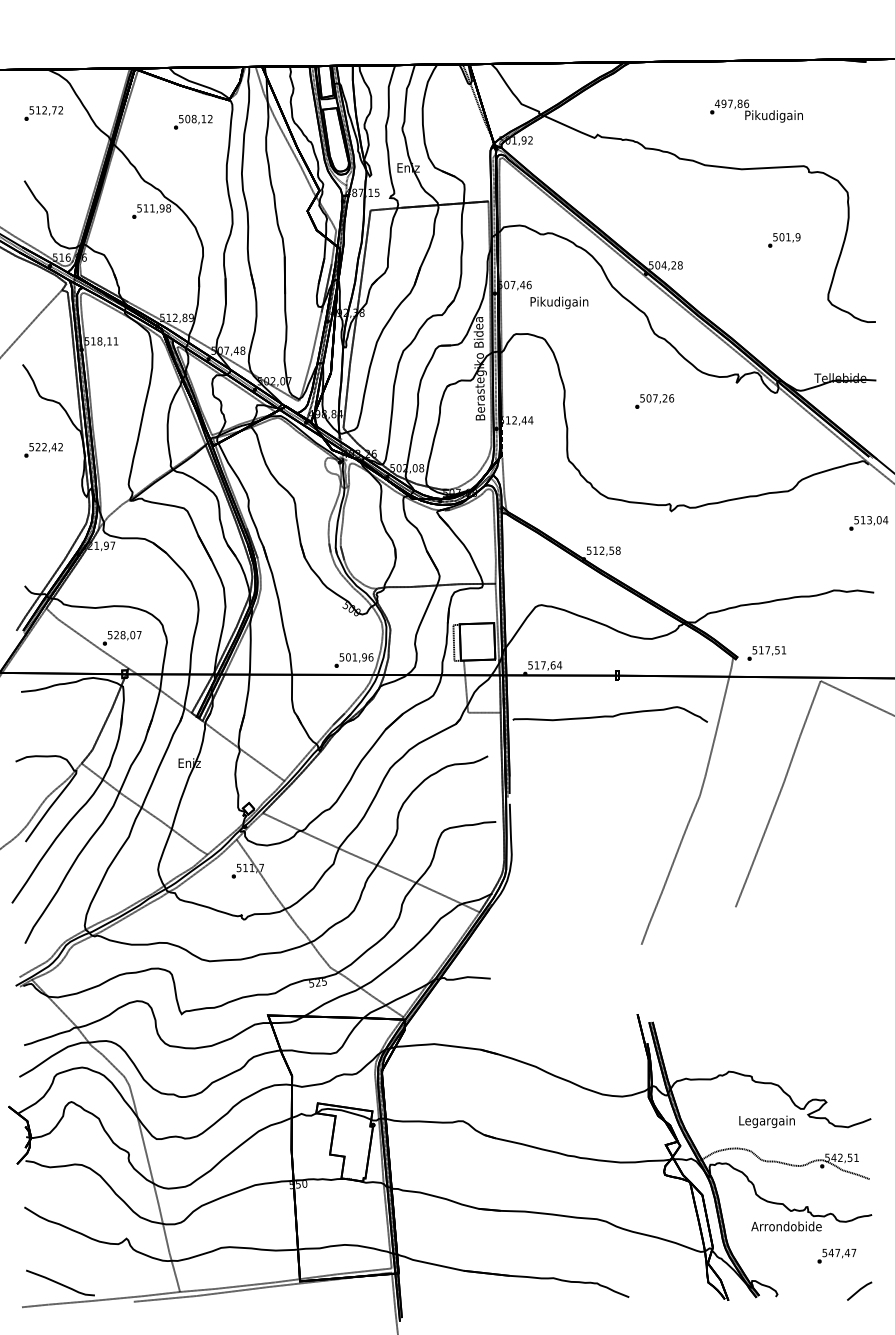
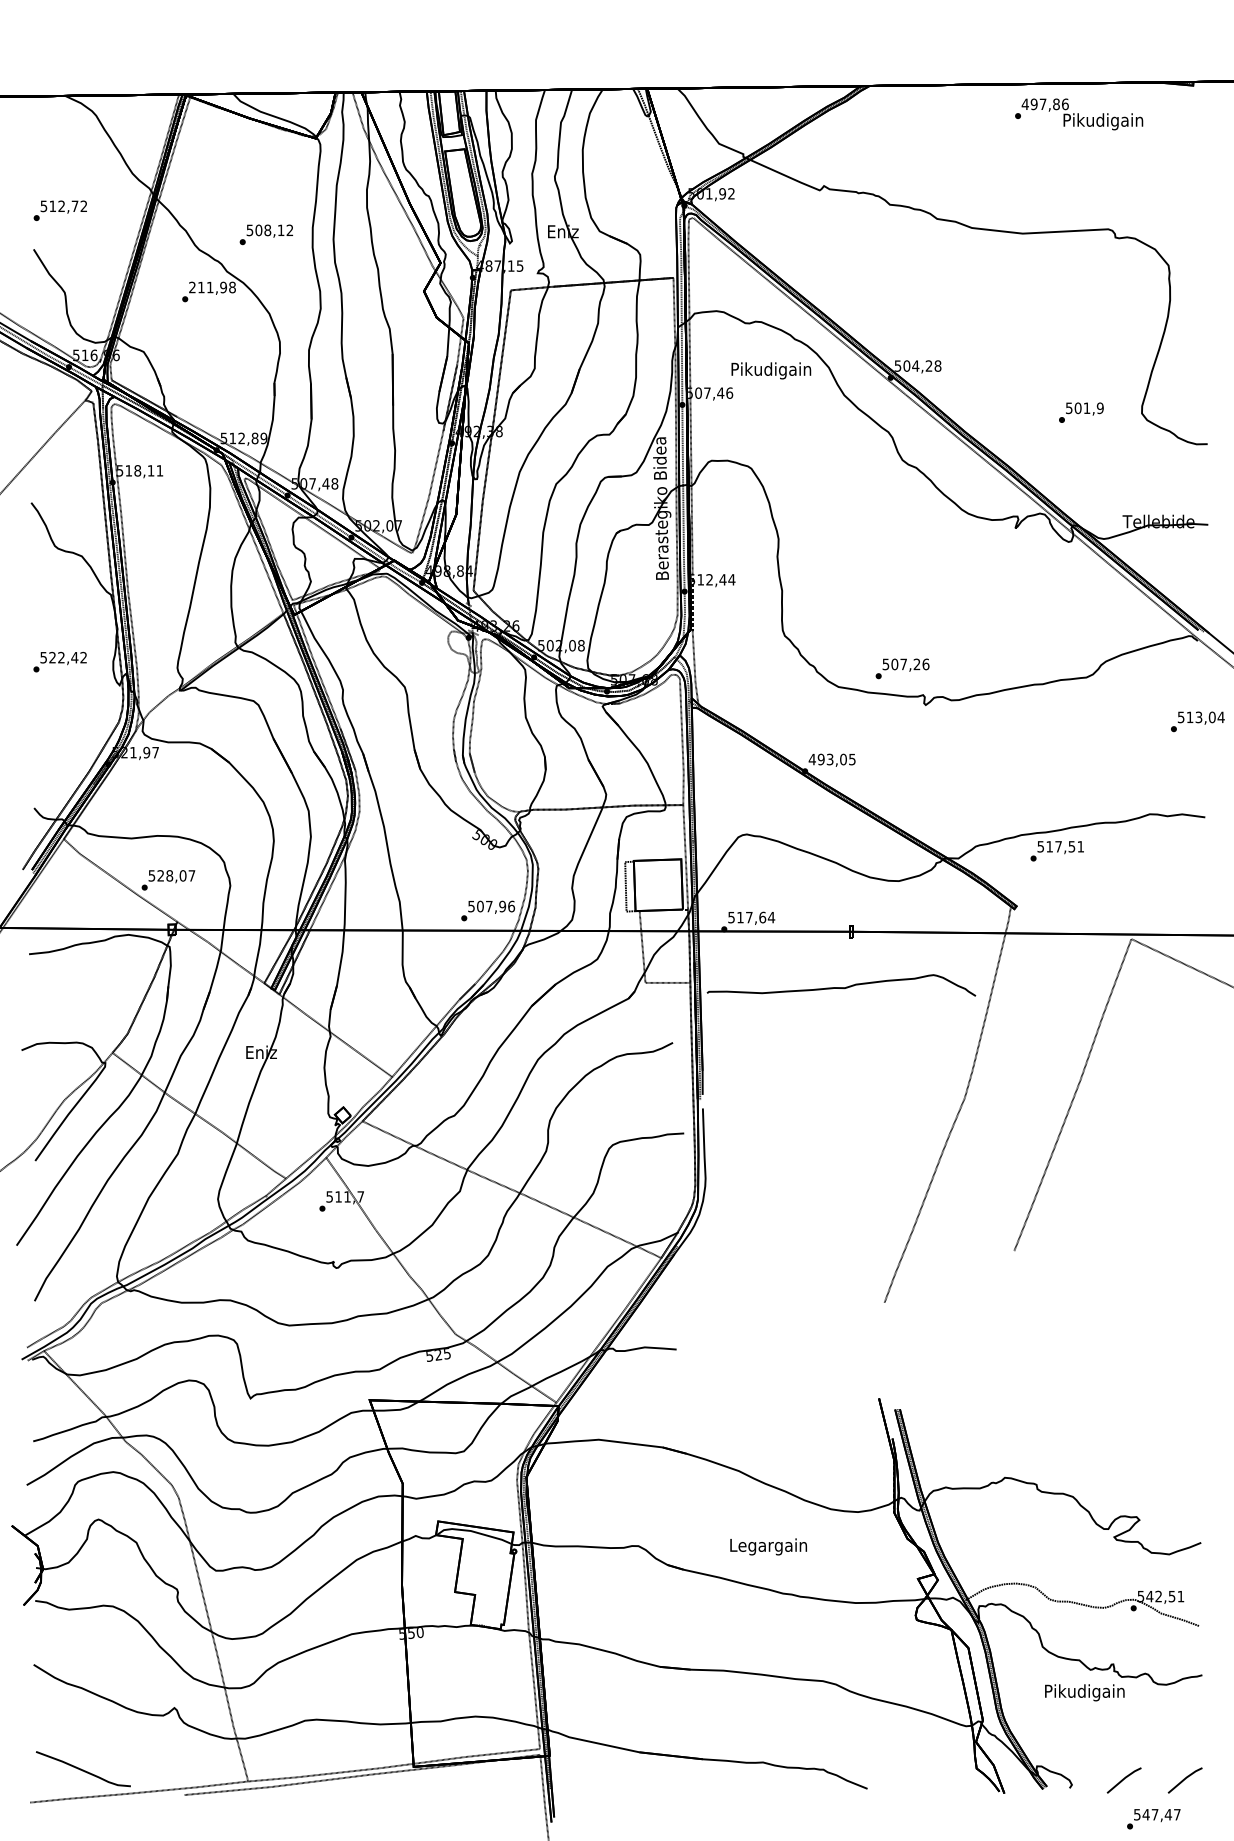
text: (756, 111) -> (1079, 114), moved
text: (43, 113) -> (59, 210), moved
text: (192, 122) -> (265, 234), moved
text: (139, 208) -> (192, 287), 511,98 -> 211,98
text: (784, 240) -> (1081, 412), moved
text: (559, 302) -> (771, 370), moved
text: (654, 401) -> (902, 668), moved
text: (43, 449) -> (59, 661), moved
text: (603, 550) -> (831, 759), 512,58 -> 493,05
text: (766, 653) -> (1056, 851), moved
text: (355, 657) -> (489, 906), 501,96 -> 507,96
text: (766, 1121) -> (768, 1546), moved
text: (786, 1227) -> (1084, 1692), Arrondobide -> Pikudigain
text: (836, 1256) -> (1153, 1819), moved
line: (814, 1291) -> (1123, 1780), added

